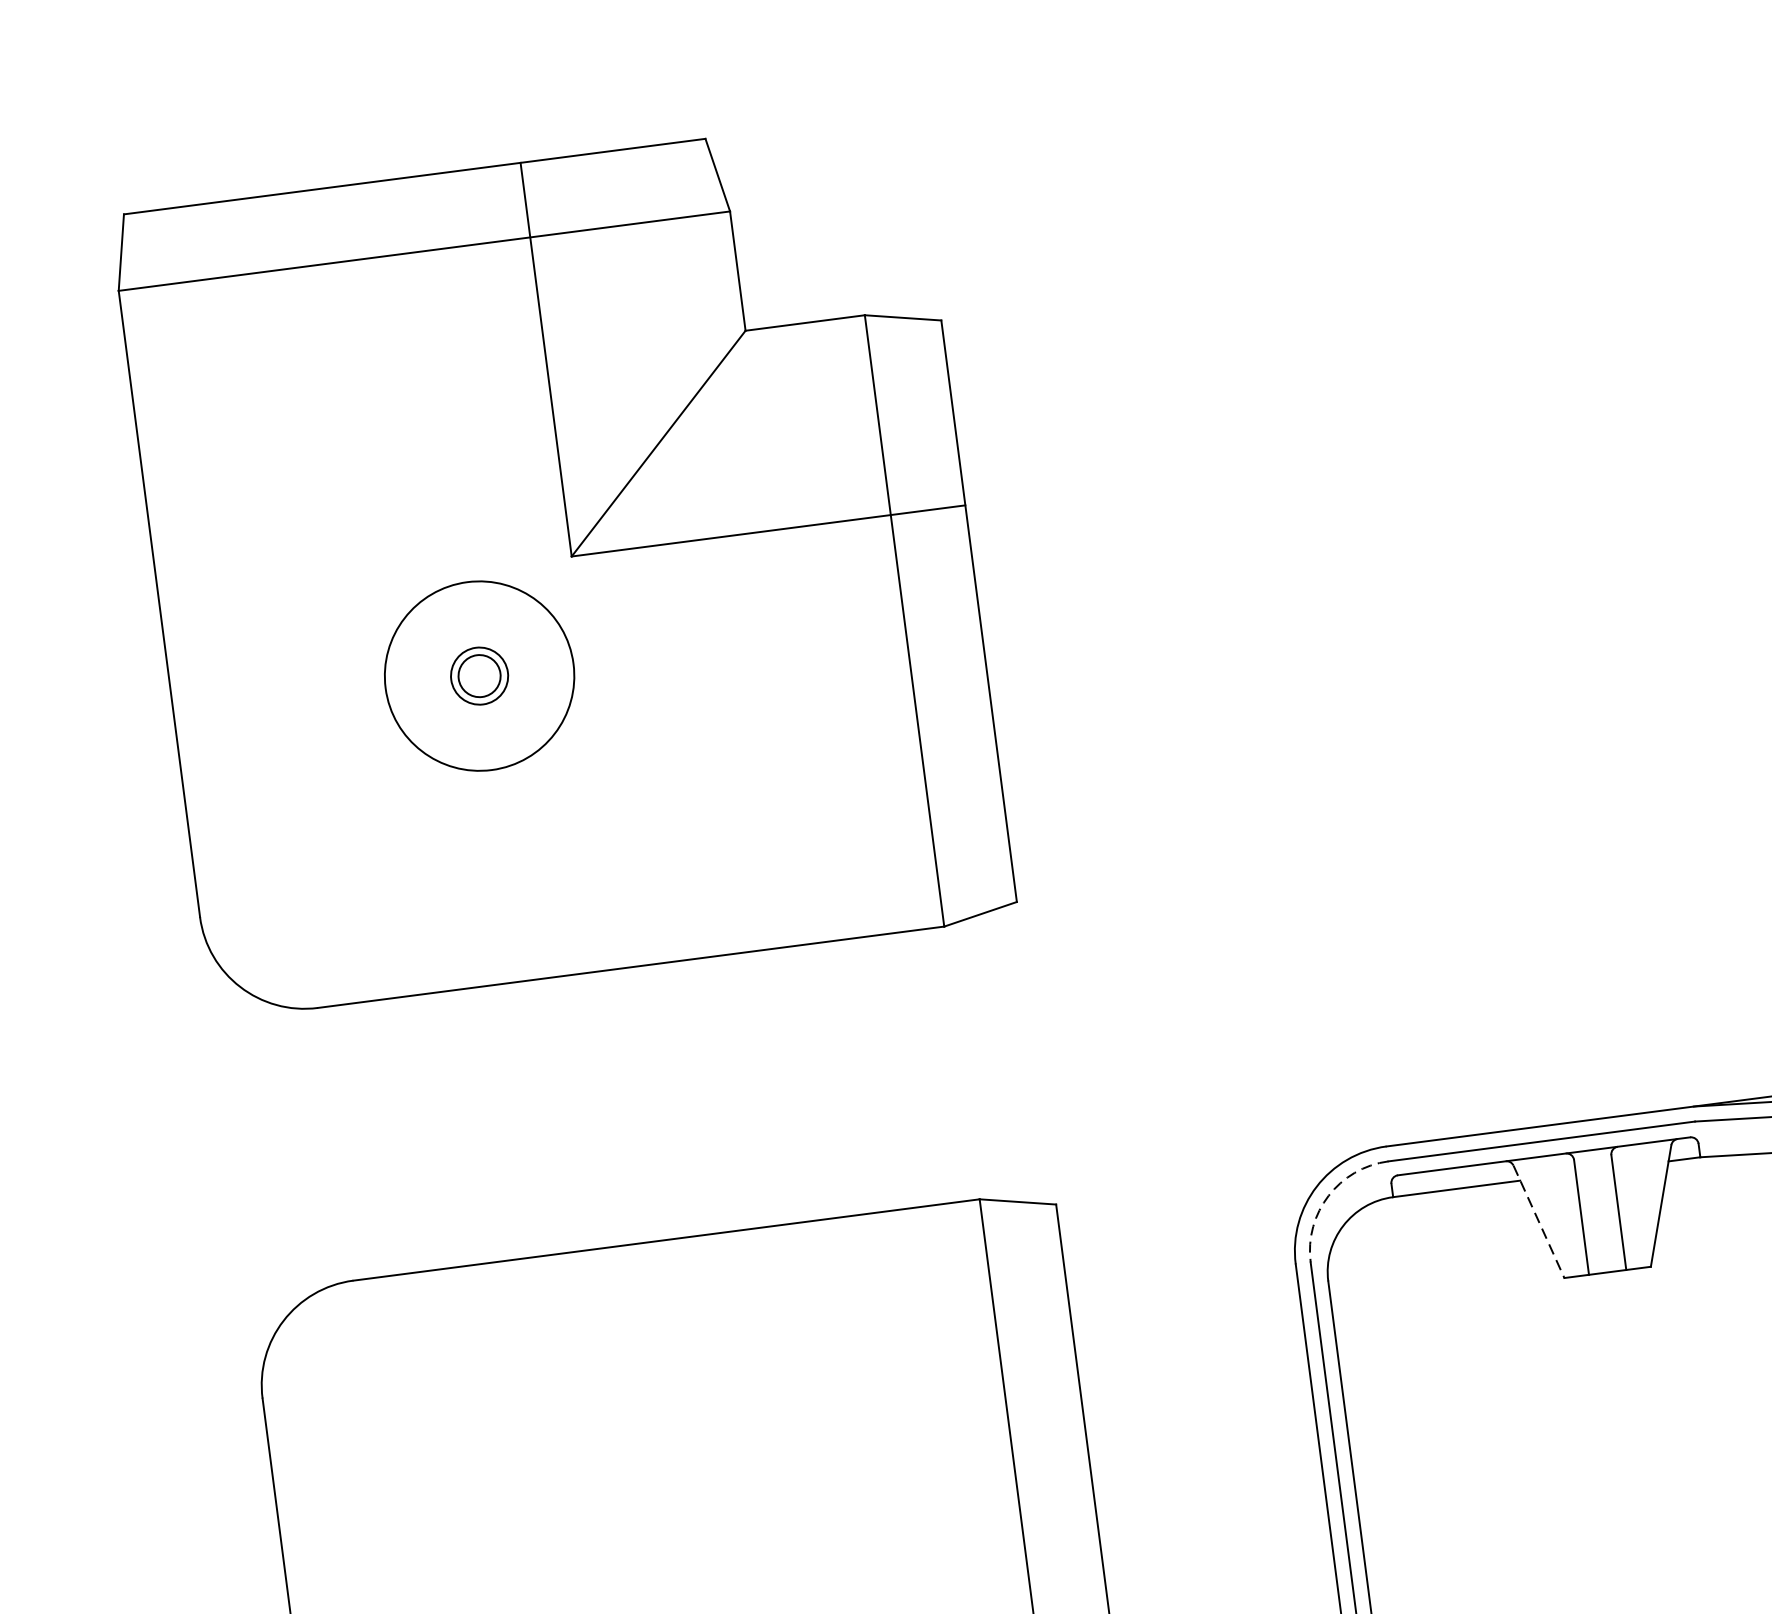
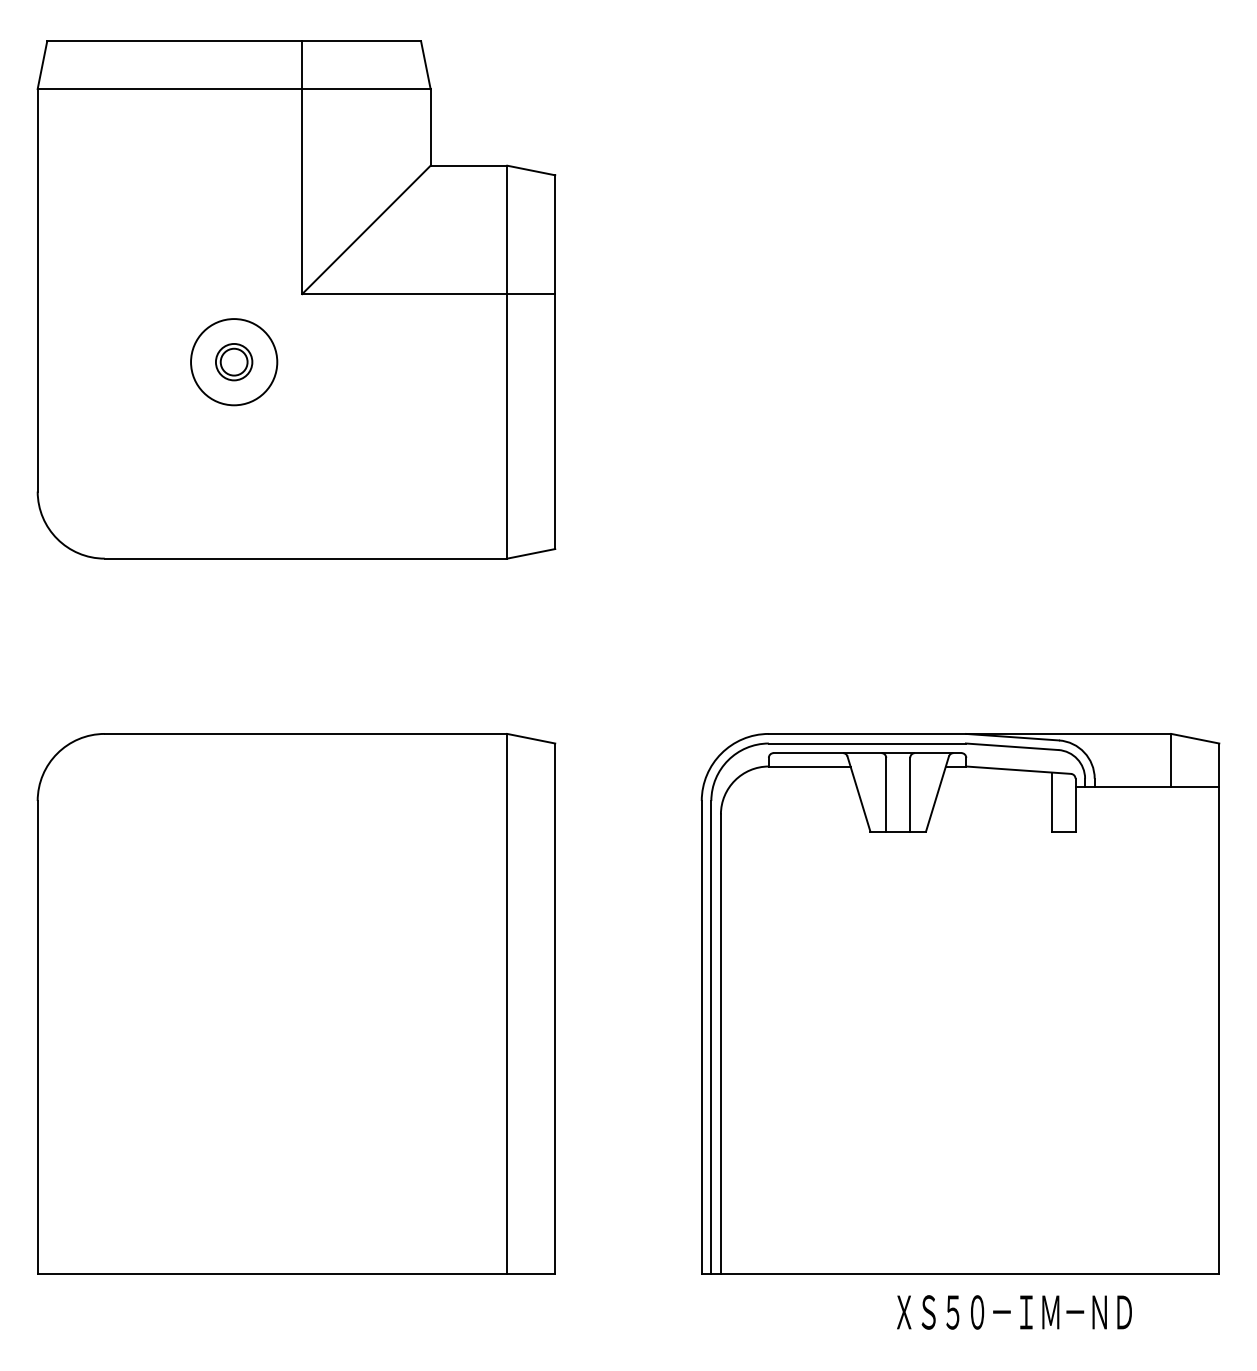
circle: (480, 676) -> (234, 362), size x0.71
arc: (1329, 1195) -> (728, 760), dashed -> solid
line: (1539, 1222) -> (859, 794), dashed -> solid

